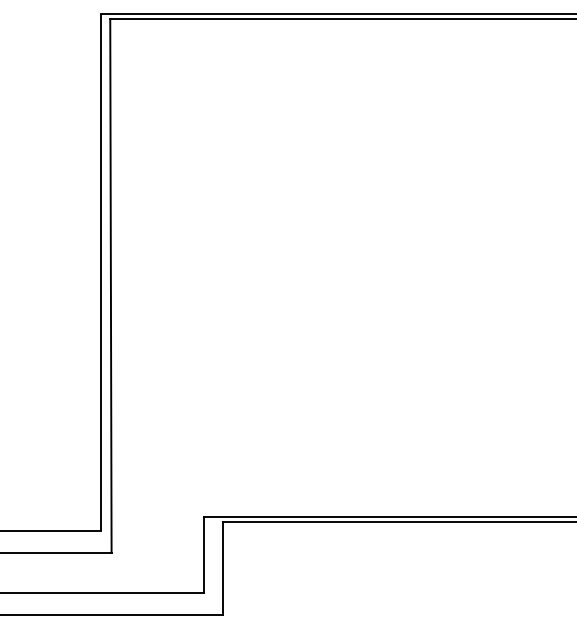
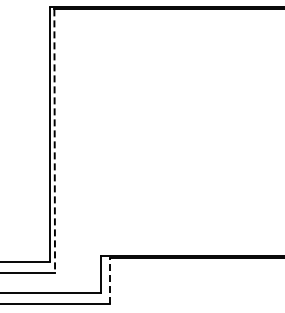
line: (110, 286) -> (54, 141), solid -> dashed
line: (223, 569) -> (110, 281), solid -> dashed

